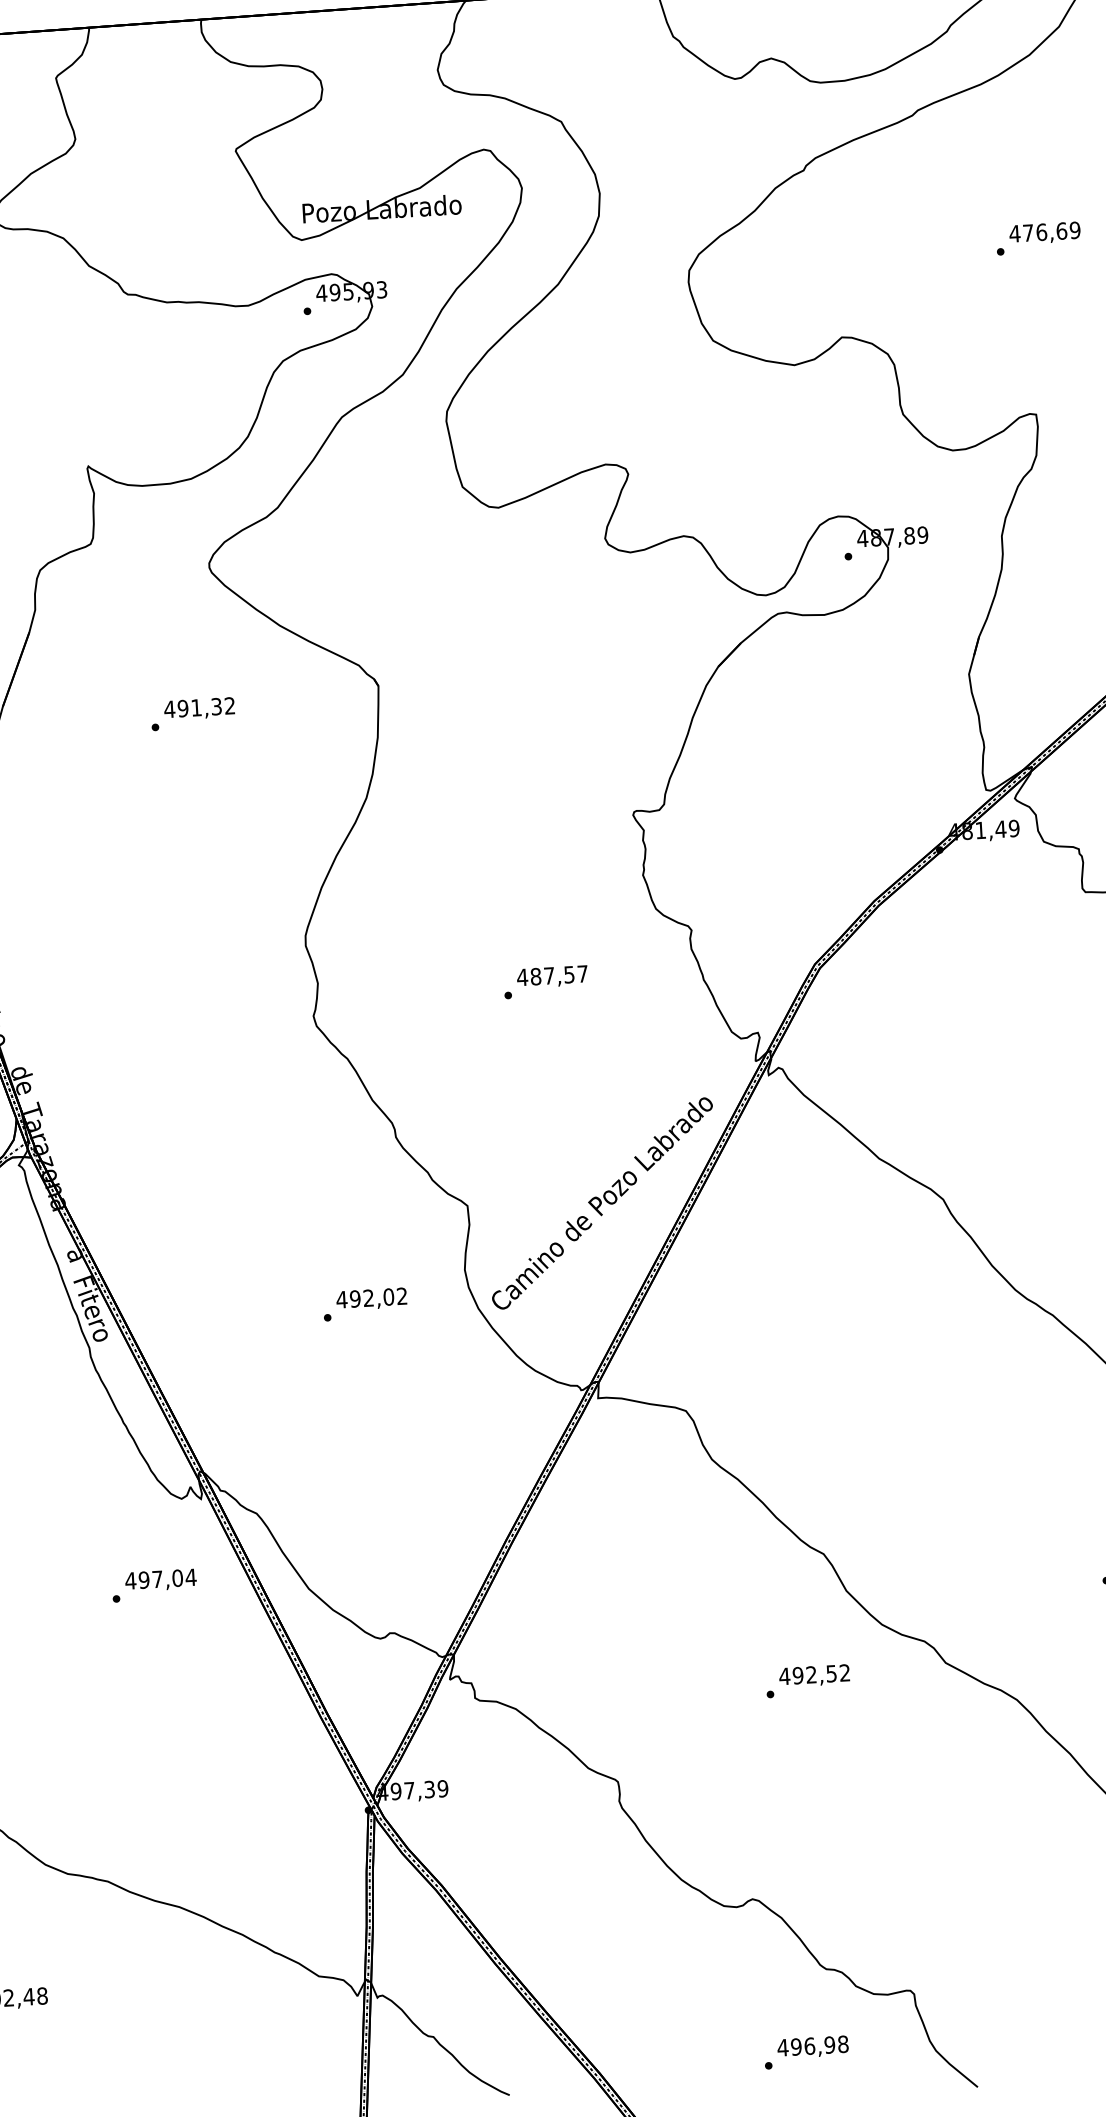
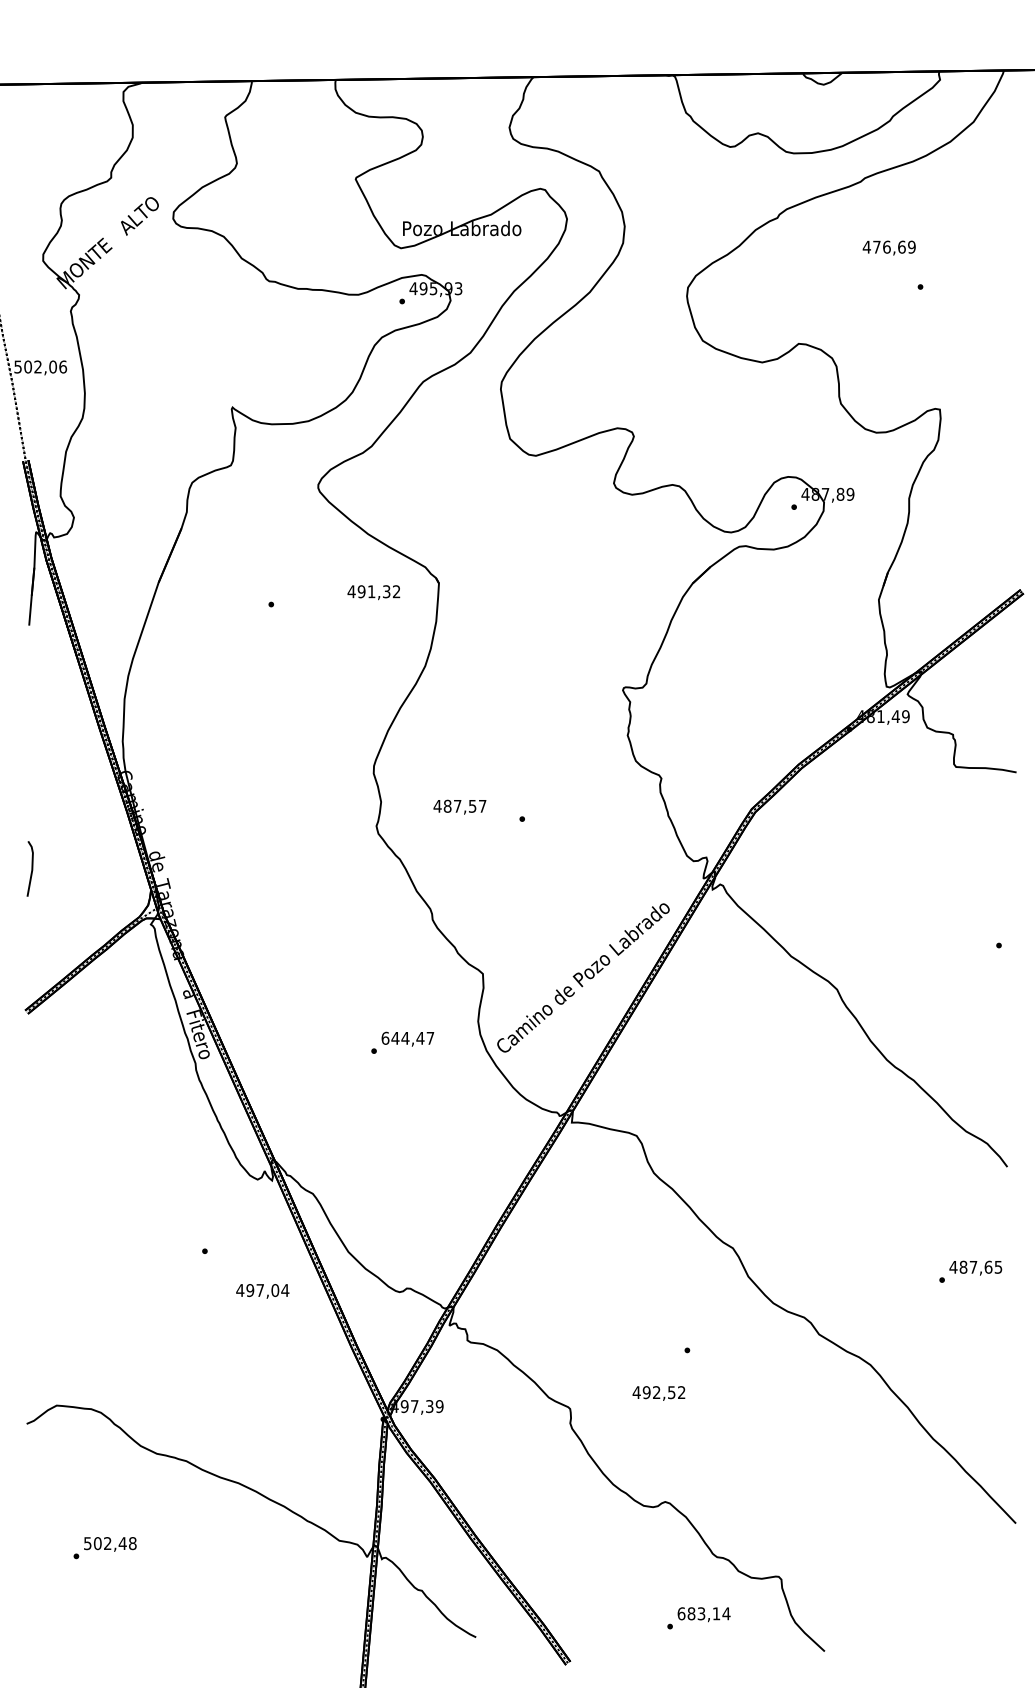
text: (1043, 232) -> (888, 247), moved
text: (199, 708) -> (373, 592), moved
text: (551, 976) -> (459, 806), moved
text: (371, 1296) -> (407, 1037), 492,02 -> 644,47
text: (160, 1580) -> (262, 1291), moved
text: (813, 1675) -> (658, 1393), moved
text: (812, 2045) -> (703, 1613), 496,98 -> 683,14

